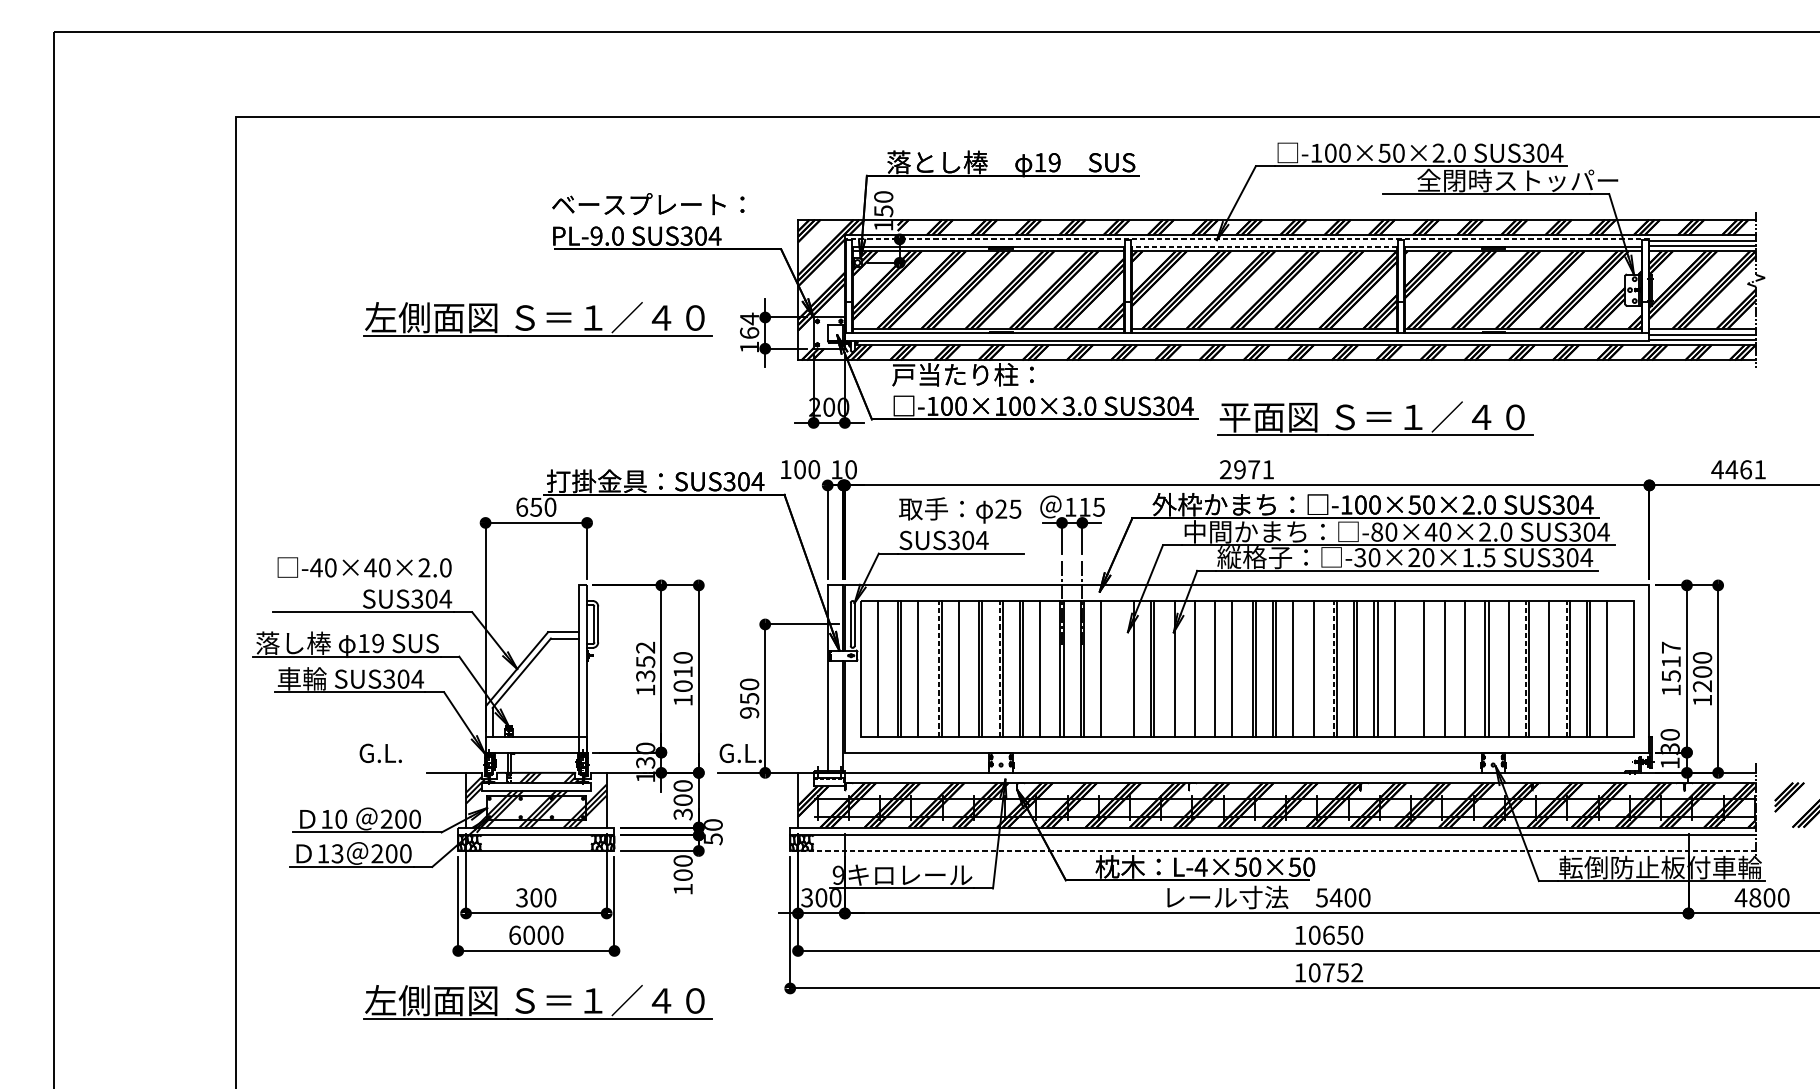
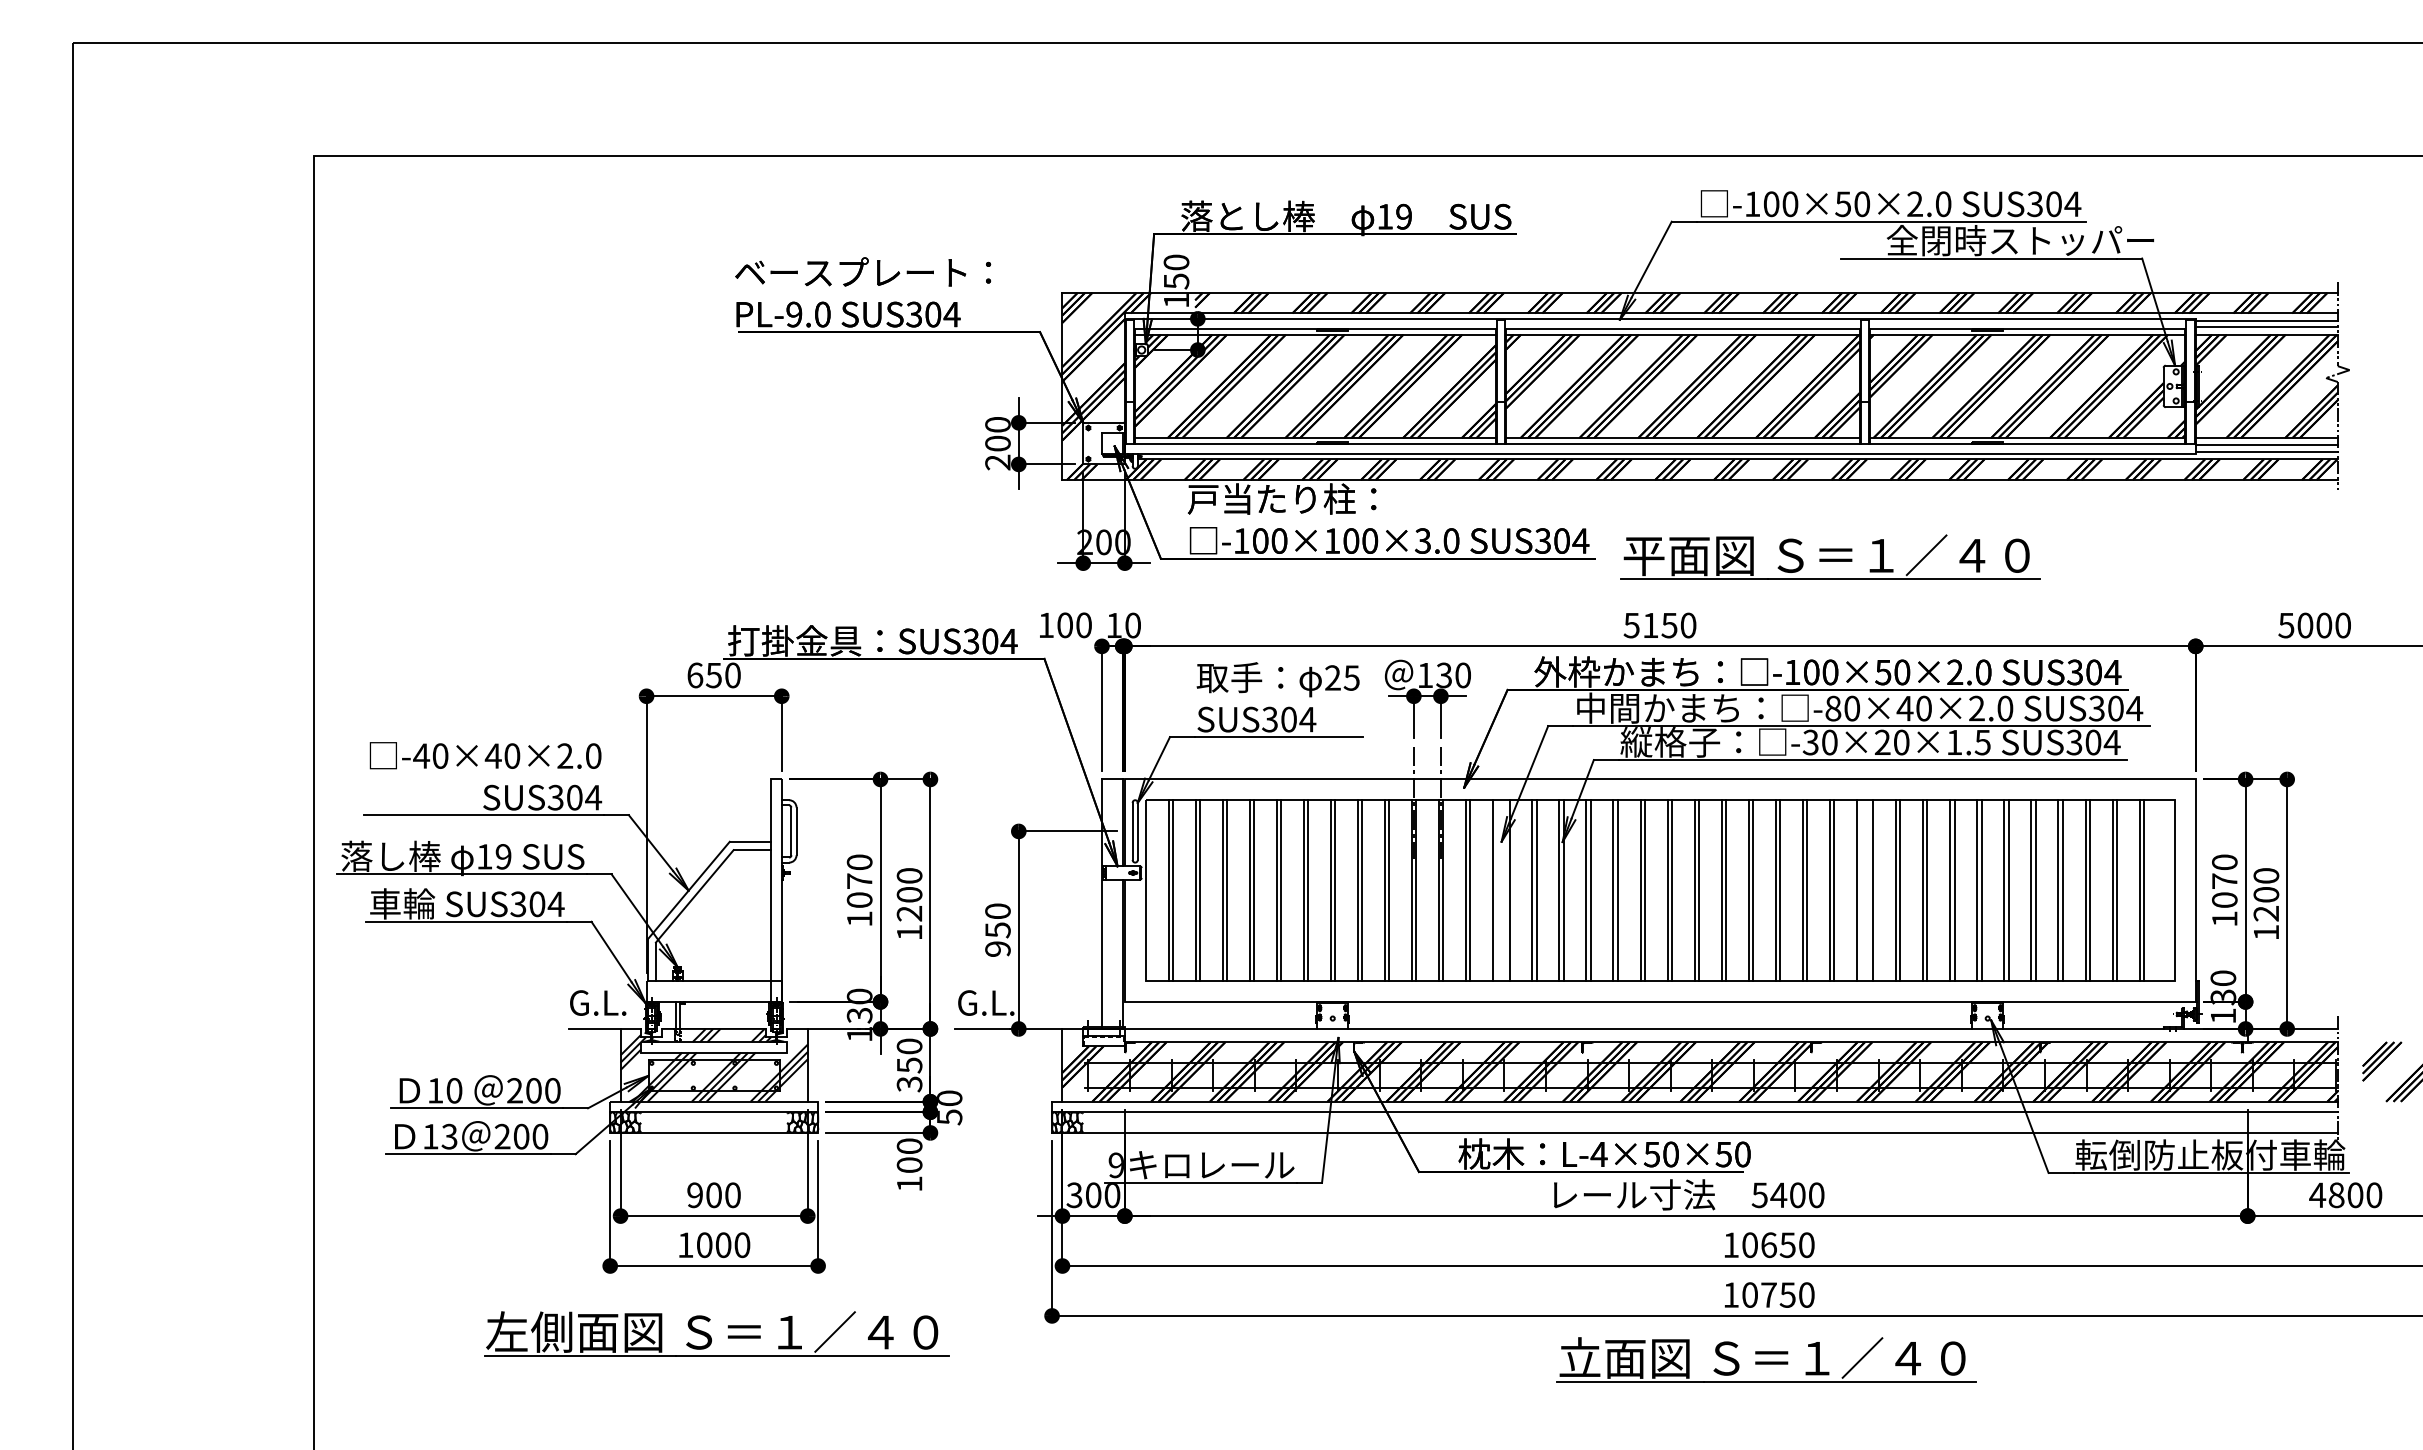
line: (1246, 239) -> (1659, 318), dashed -> solid
line: (1264, 247) -> (1683, 329), dashed -> solid
part: (533, 320) -> (710, 426), removed
text: (749, 333) -> (997, 443), 164 -> 200
text: (1246, 469) -> (1659, 625), 2971 -> 5150
text: (1737, 469) -> (2313, 625), 4461 -> 5000
text: (1091, 507) -> (1453, 675), 115 -> 130
text: (645, 662) -> (859, 881), 1352 -> 1070
text: (1671, 662) -> (2224, 881), 1517 -> 1070
line: (880, 668) -> (1172, 890), added
line: (921, 668) -> (1226, 890), added
line: (938, 668) -> (1249, 890), dashed -> solid
line: (961, 668) -> (1280, 890), added
line: (999, 668) -> (1330, 890), dashed -> solid
line: (1042, 668) -> (1388, 890), added
line: (1104, 668) -> (1470, 890), added
line: (1121, 668) -> (1492, 890), added
line: (1171, 668) -> (1559, 890), added
line: (1191, 668) -> (1586, 890), added
line: (1212, 668) -> (1613, 890), added
line: (1235, 668) -> (1644, 890), added
line: (1296, 668) -> (1725, 890), added
line: (1316, 668) -> (1752, 890), added
line: (1333, 668) -> (1775, 890), dashed -> solid
line: (1407, 668) -> (1873, 890), added
line: (1427, 668) -> (1900, 890), added
line: (1447, 668) -> (1927, 890), added
line: (1468, 668) -> (1954, 890), added
line: (1505, 668) -> (2004, 890), added
line: (1526, 668) -> (2031, 890), dashed -> solid
line: (1546, 668) -> (2058, 890), added
line: (1566, 668) -> (2085, 890), dashed -> solid
line: (1610, 668) -> (2143, 890), added
text: (683, 679) -> (909, 904), 1010 -> 1200
text: (381, 752) -> (598, 1002), moved
text: (683, 800) -> (909, 1065), 300 -> 350
line: (1272, 850) -> (1694, 1132), dashed -> solid
text: (521, 897) -> (694, 1195), 300 -> 900
text: (514, 935) -> (685, 1245), 6000 -> 1000
text: (1357, 972) -> (1806, 1294), 10752 -> 10750
part: (1326, 1021) -> (1766, 1359), added

